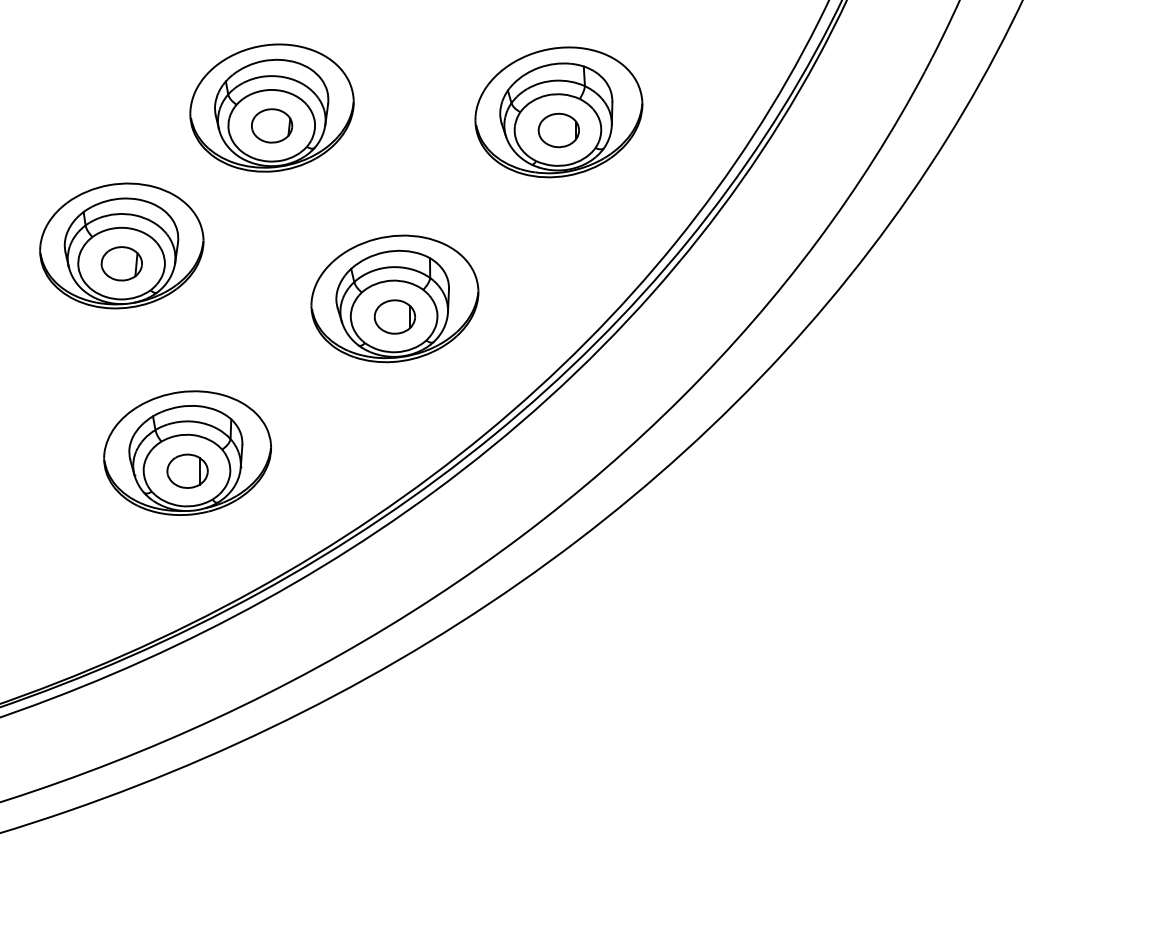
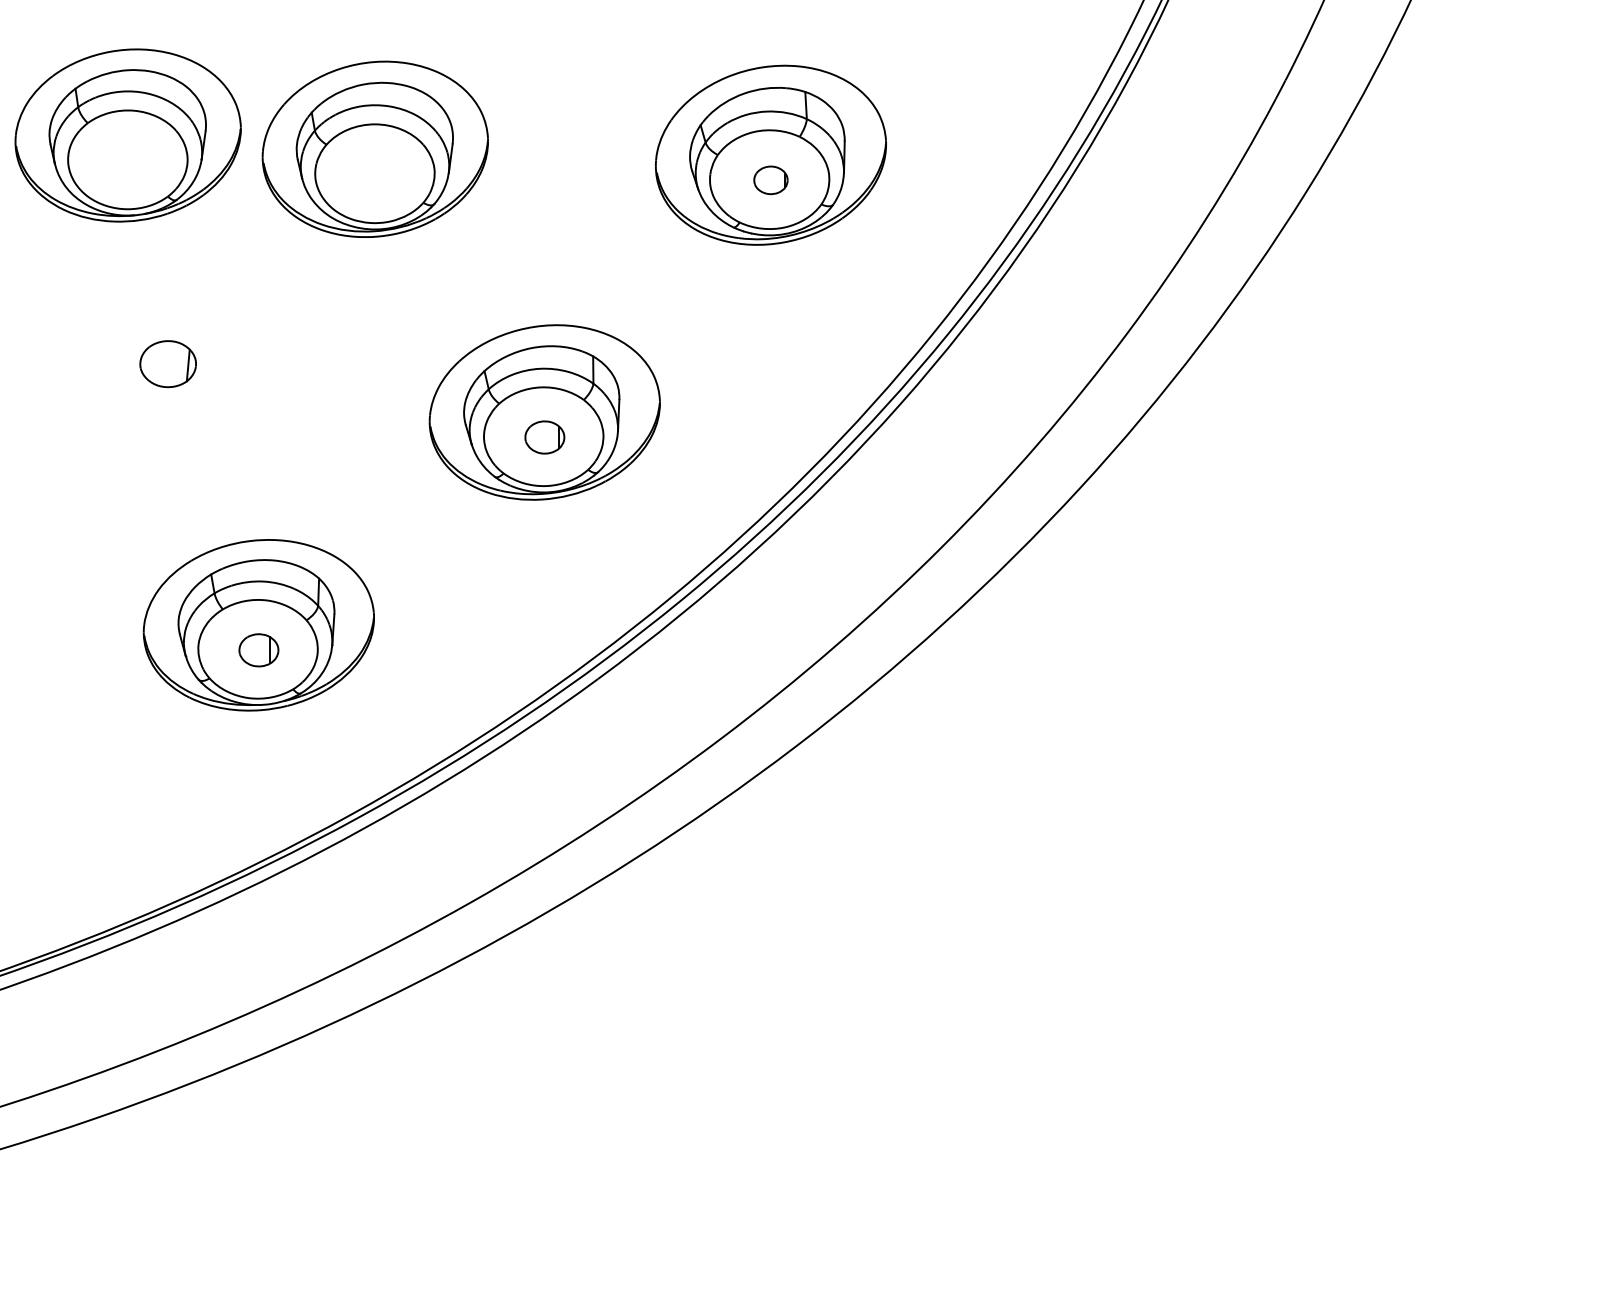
part: (272, 125) -> (375, 173), removed
part: (558, 130) -> (770, 180), size x0.6
part: (121, 245) -> (127, 135), moved
part: (394, 317) -> (544, 437), size x0.7
part: (187, 471) -> (258, 650), size x0.7

